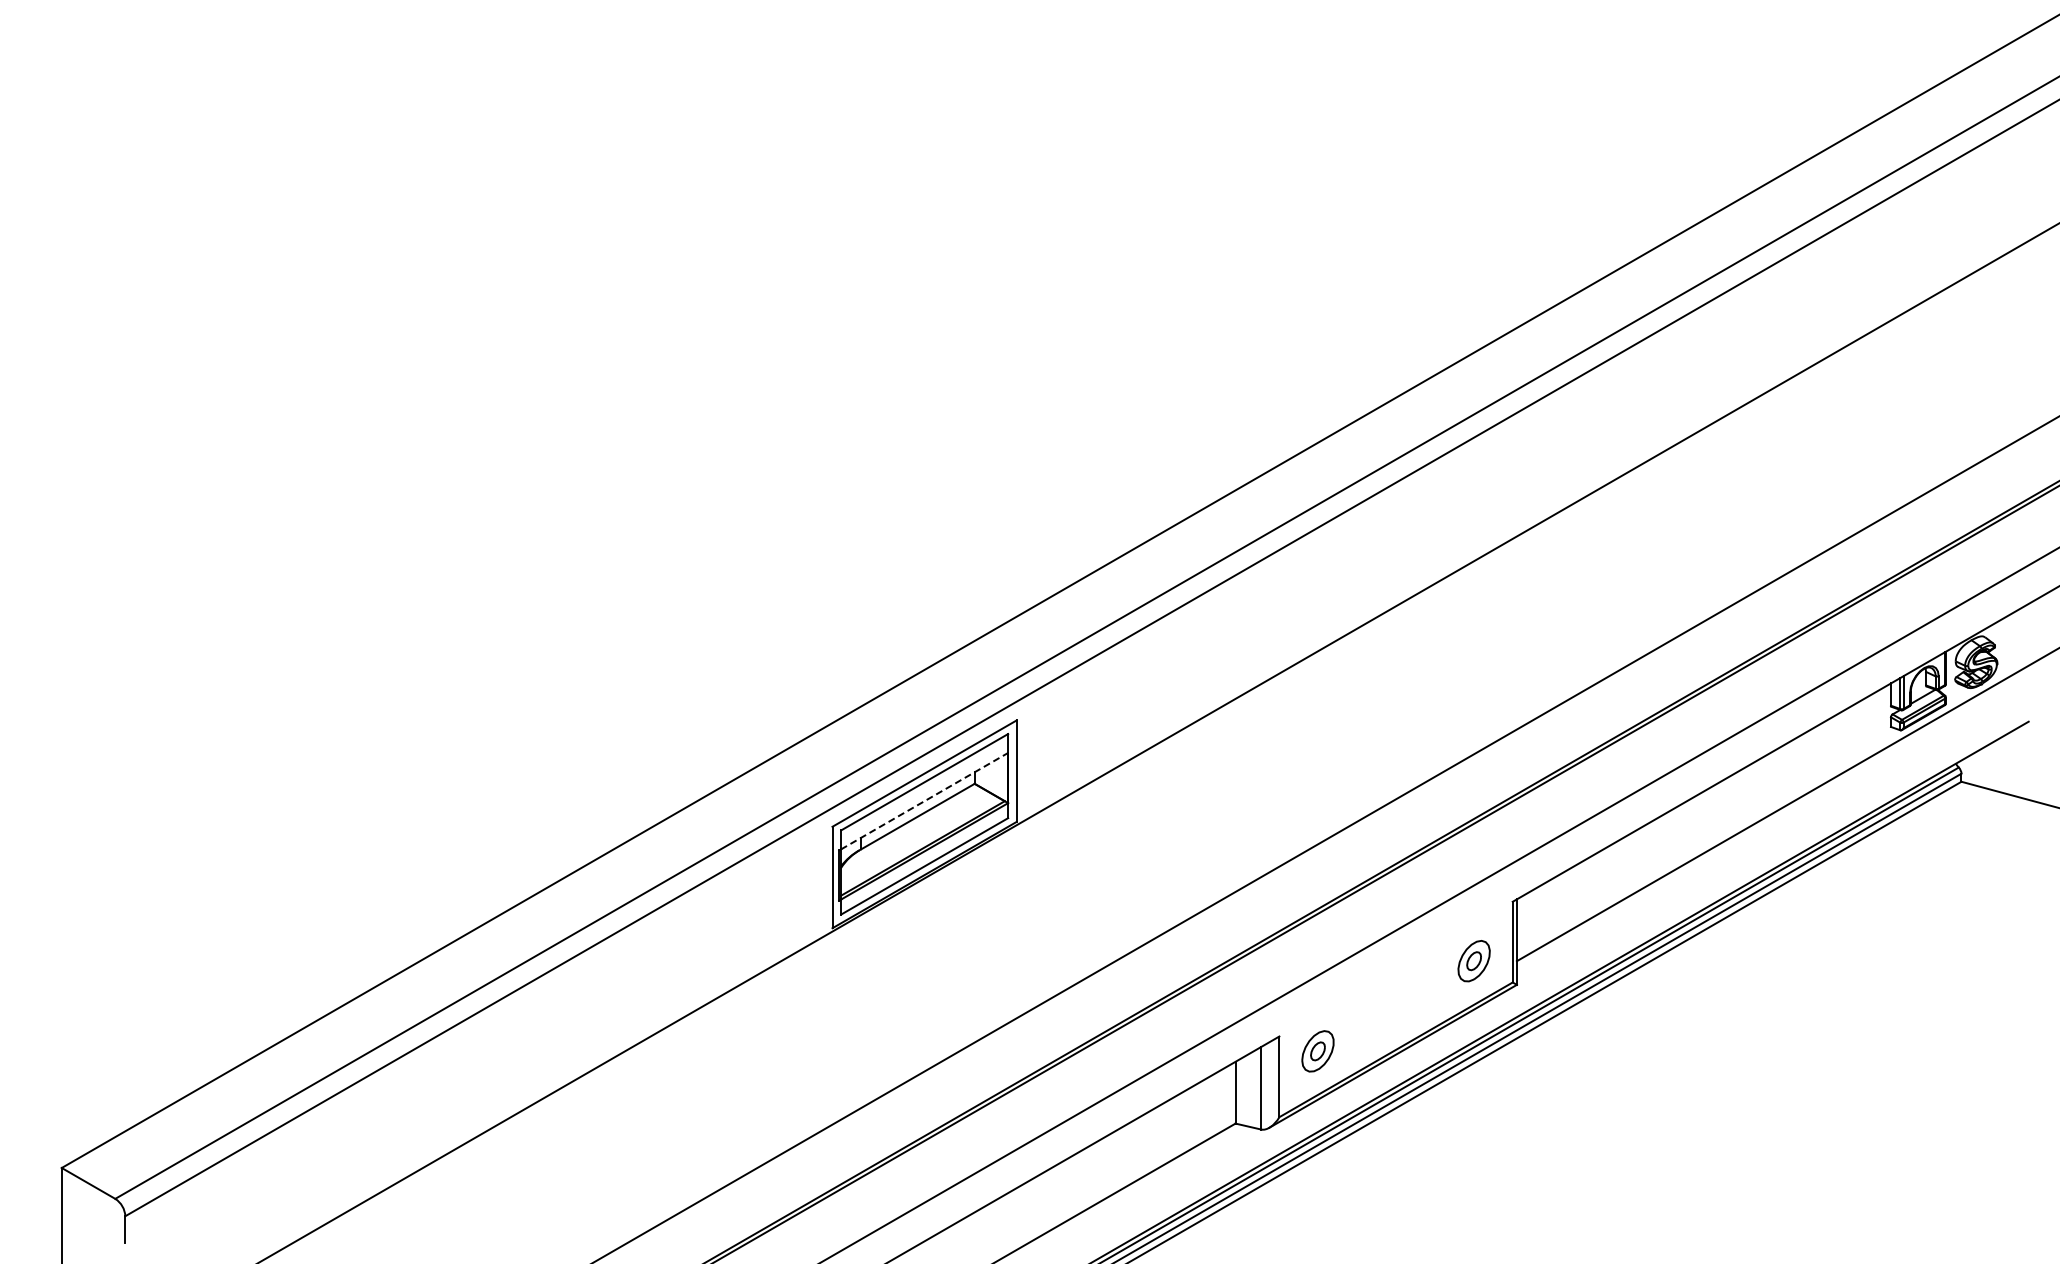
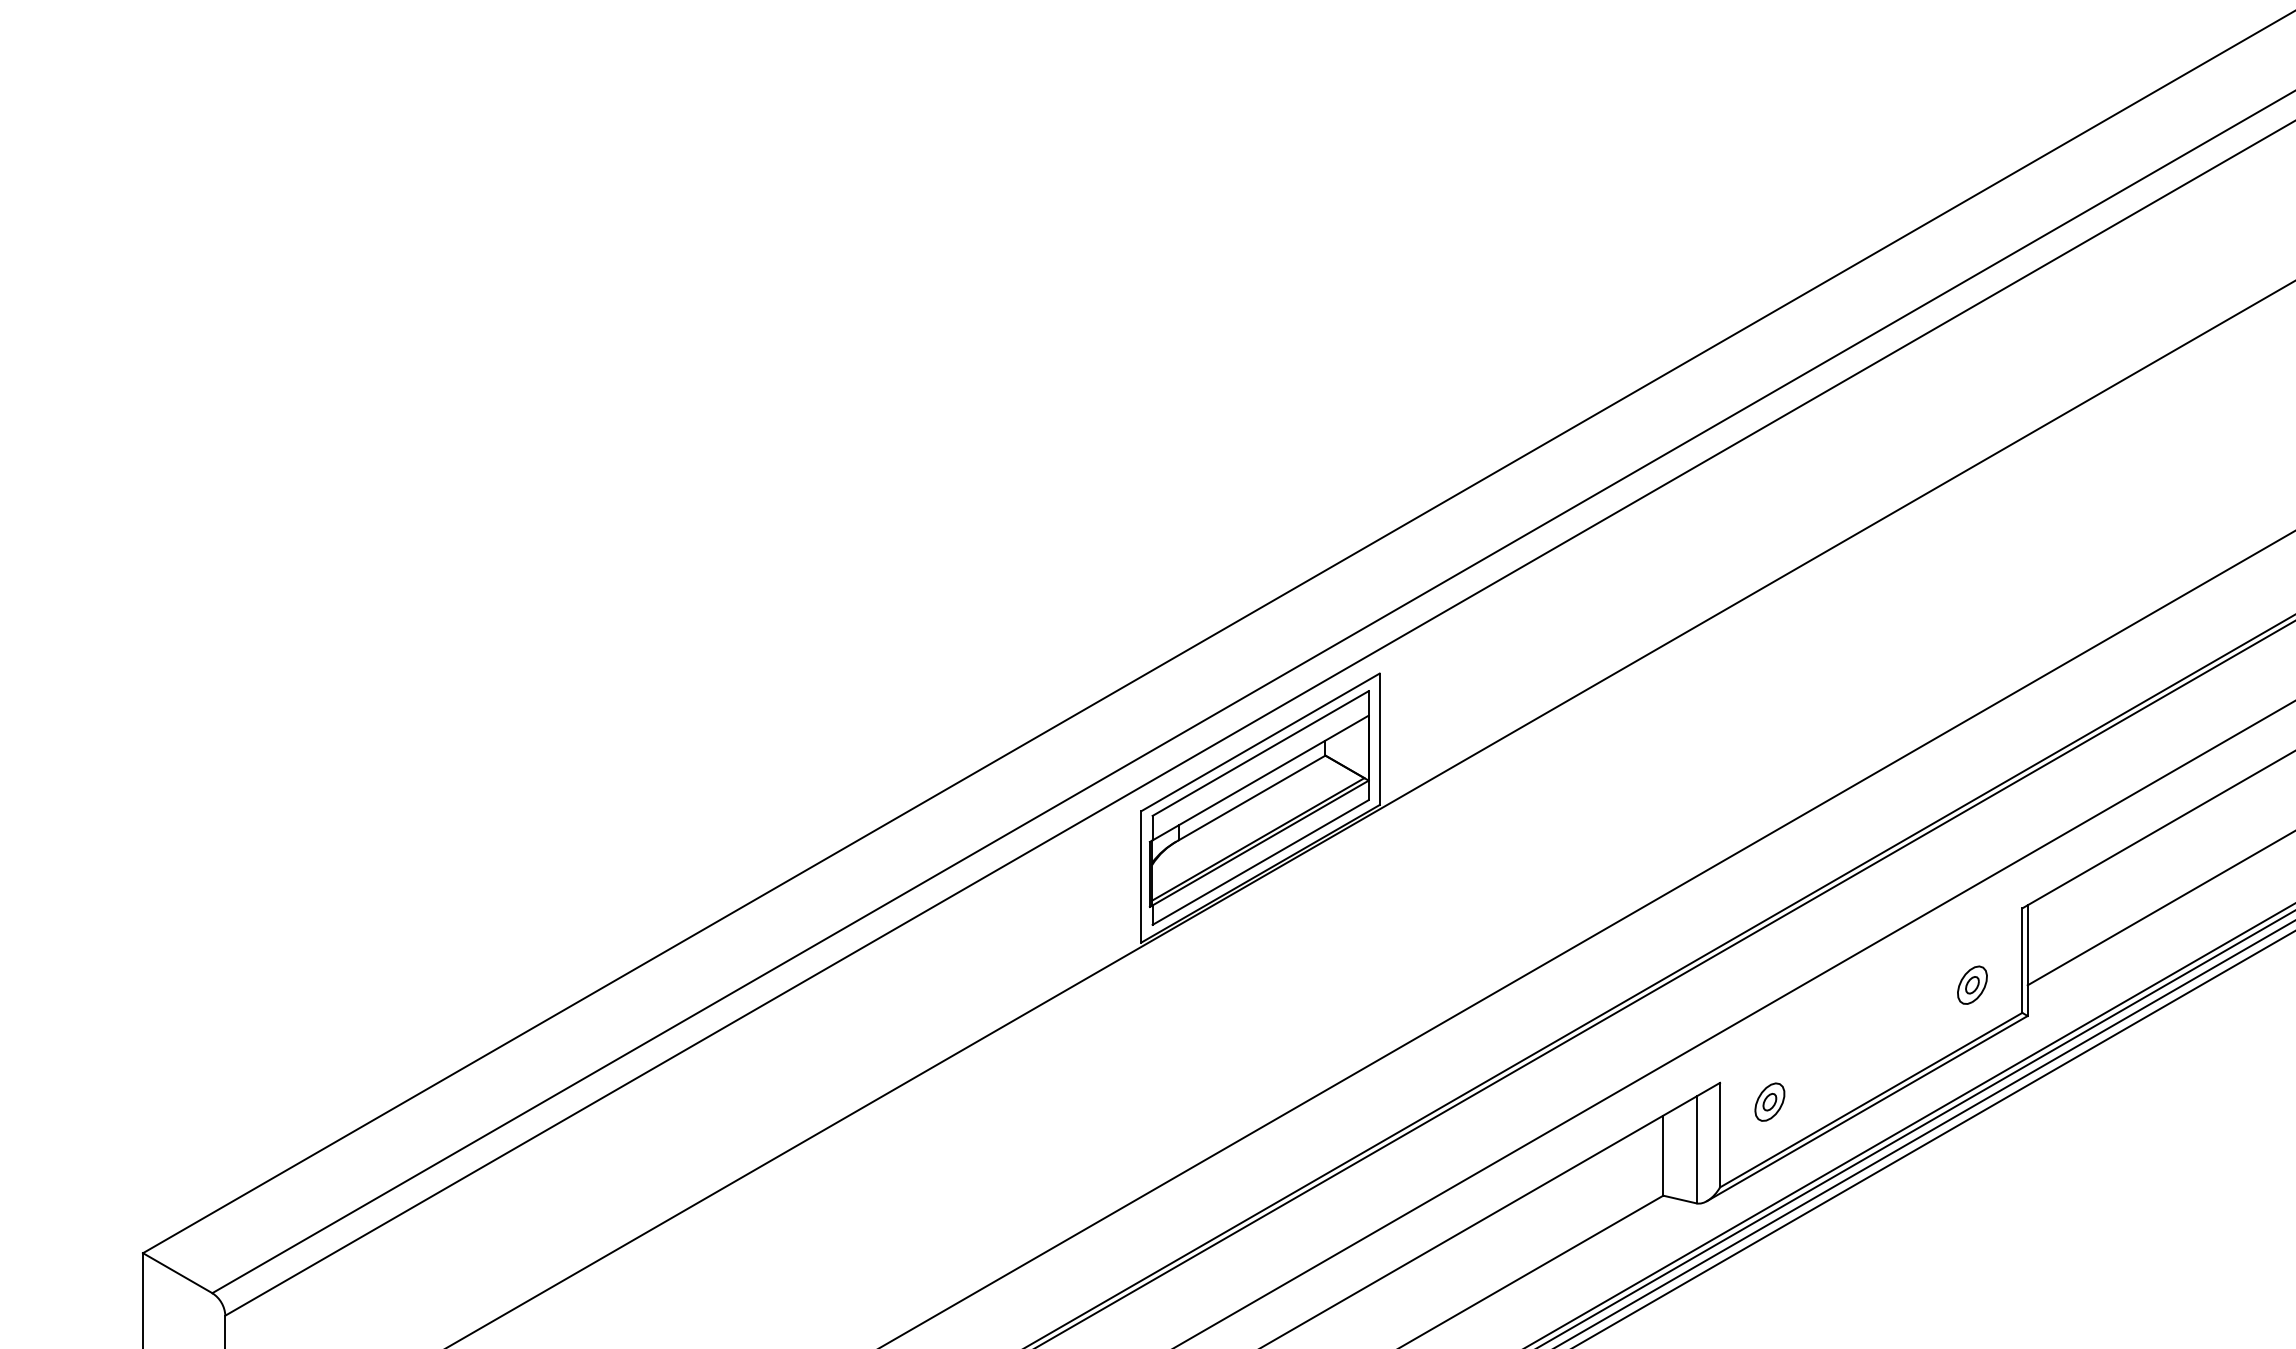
line: (924, 801) -> (1260, 778), dashed -> solid
part: (1474, 960) -> (1972, 984), size x0.71
part: (1317, 1051) -> (1769, 1102), size x0.71

